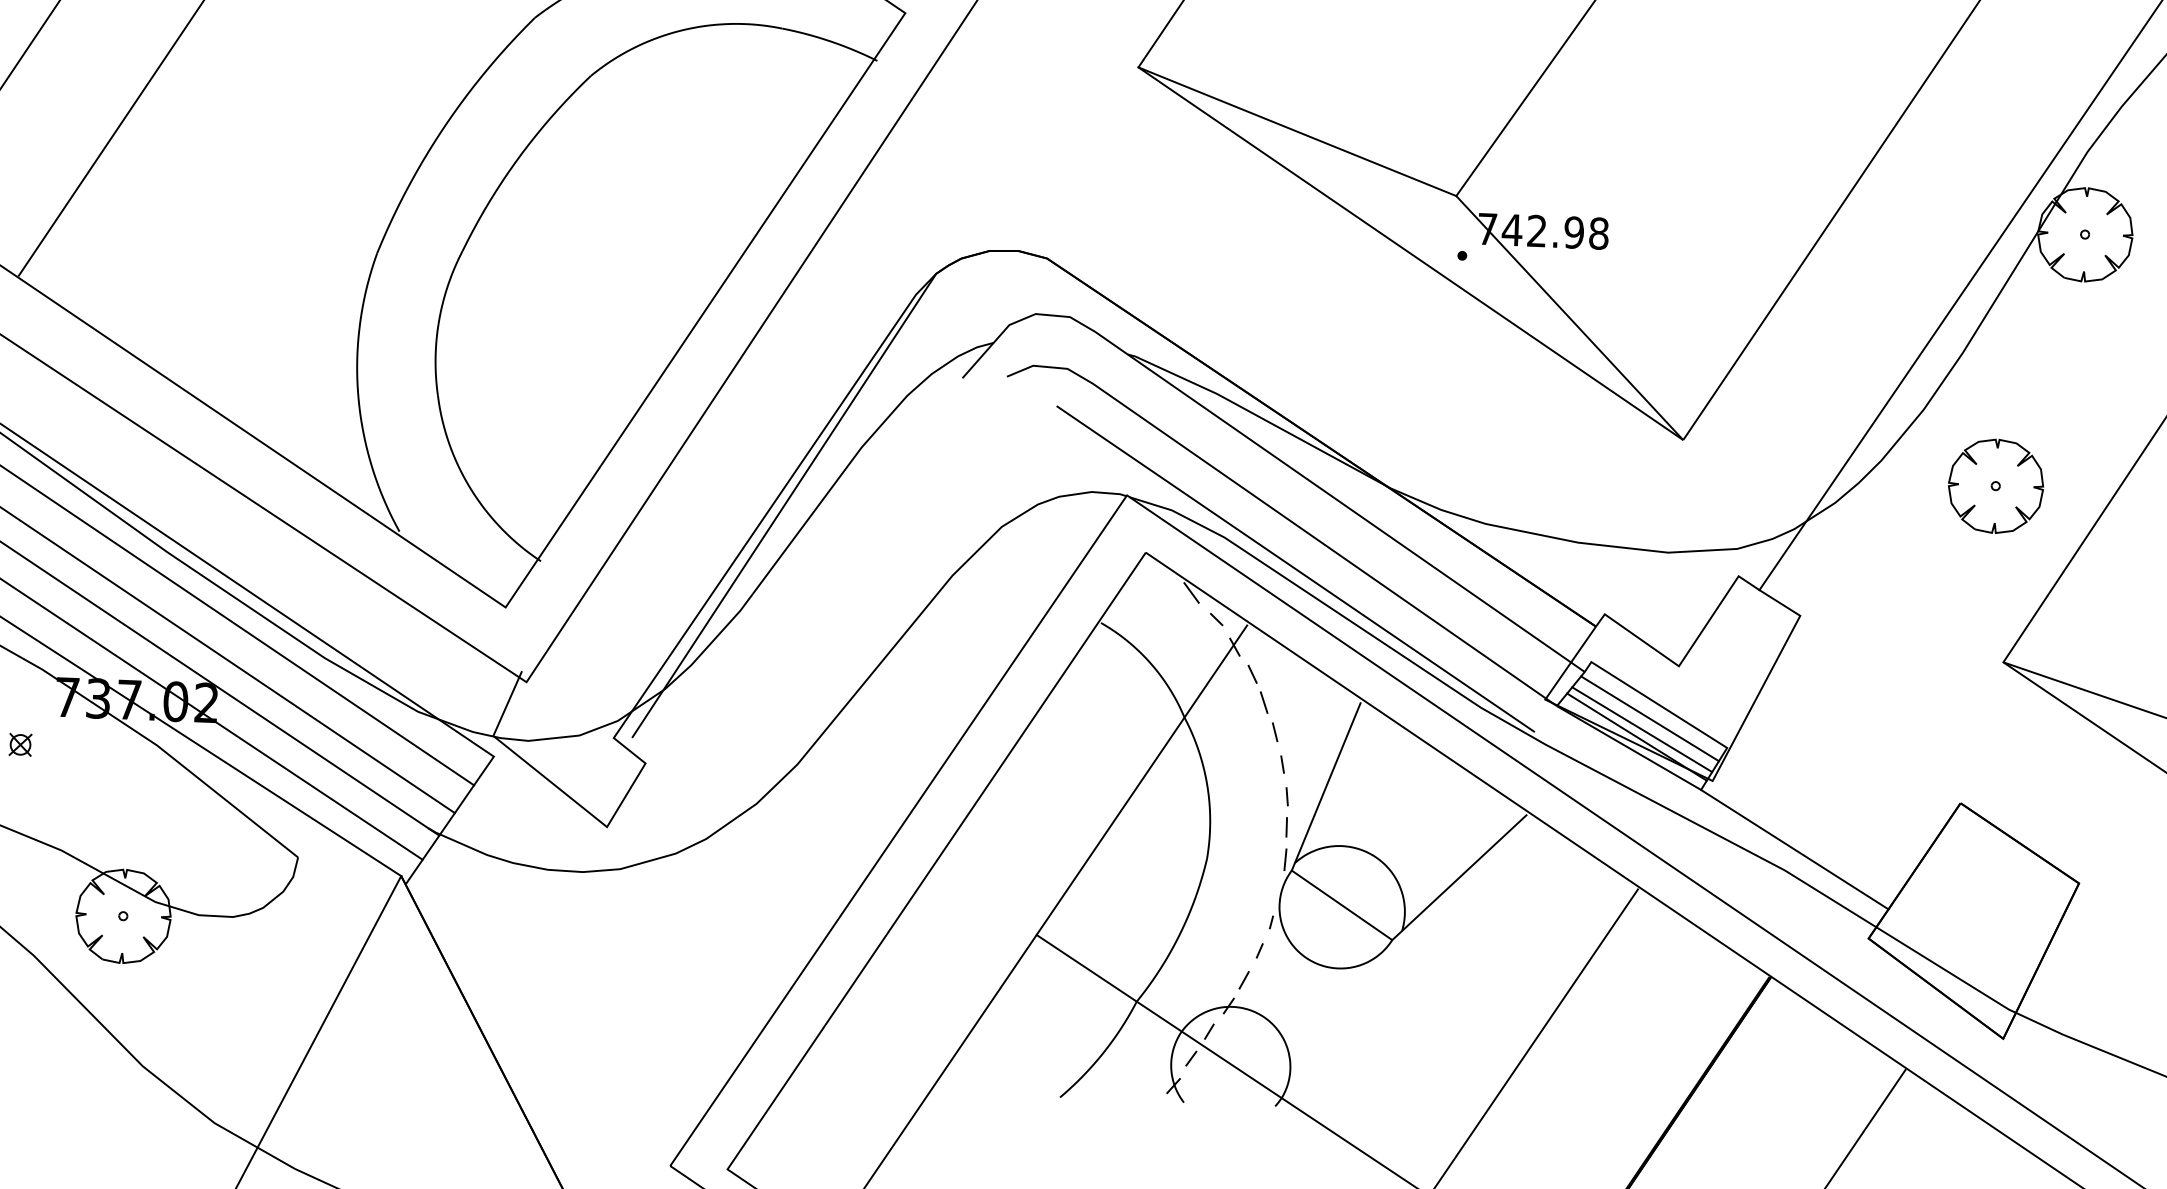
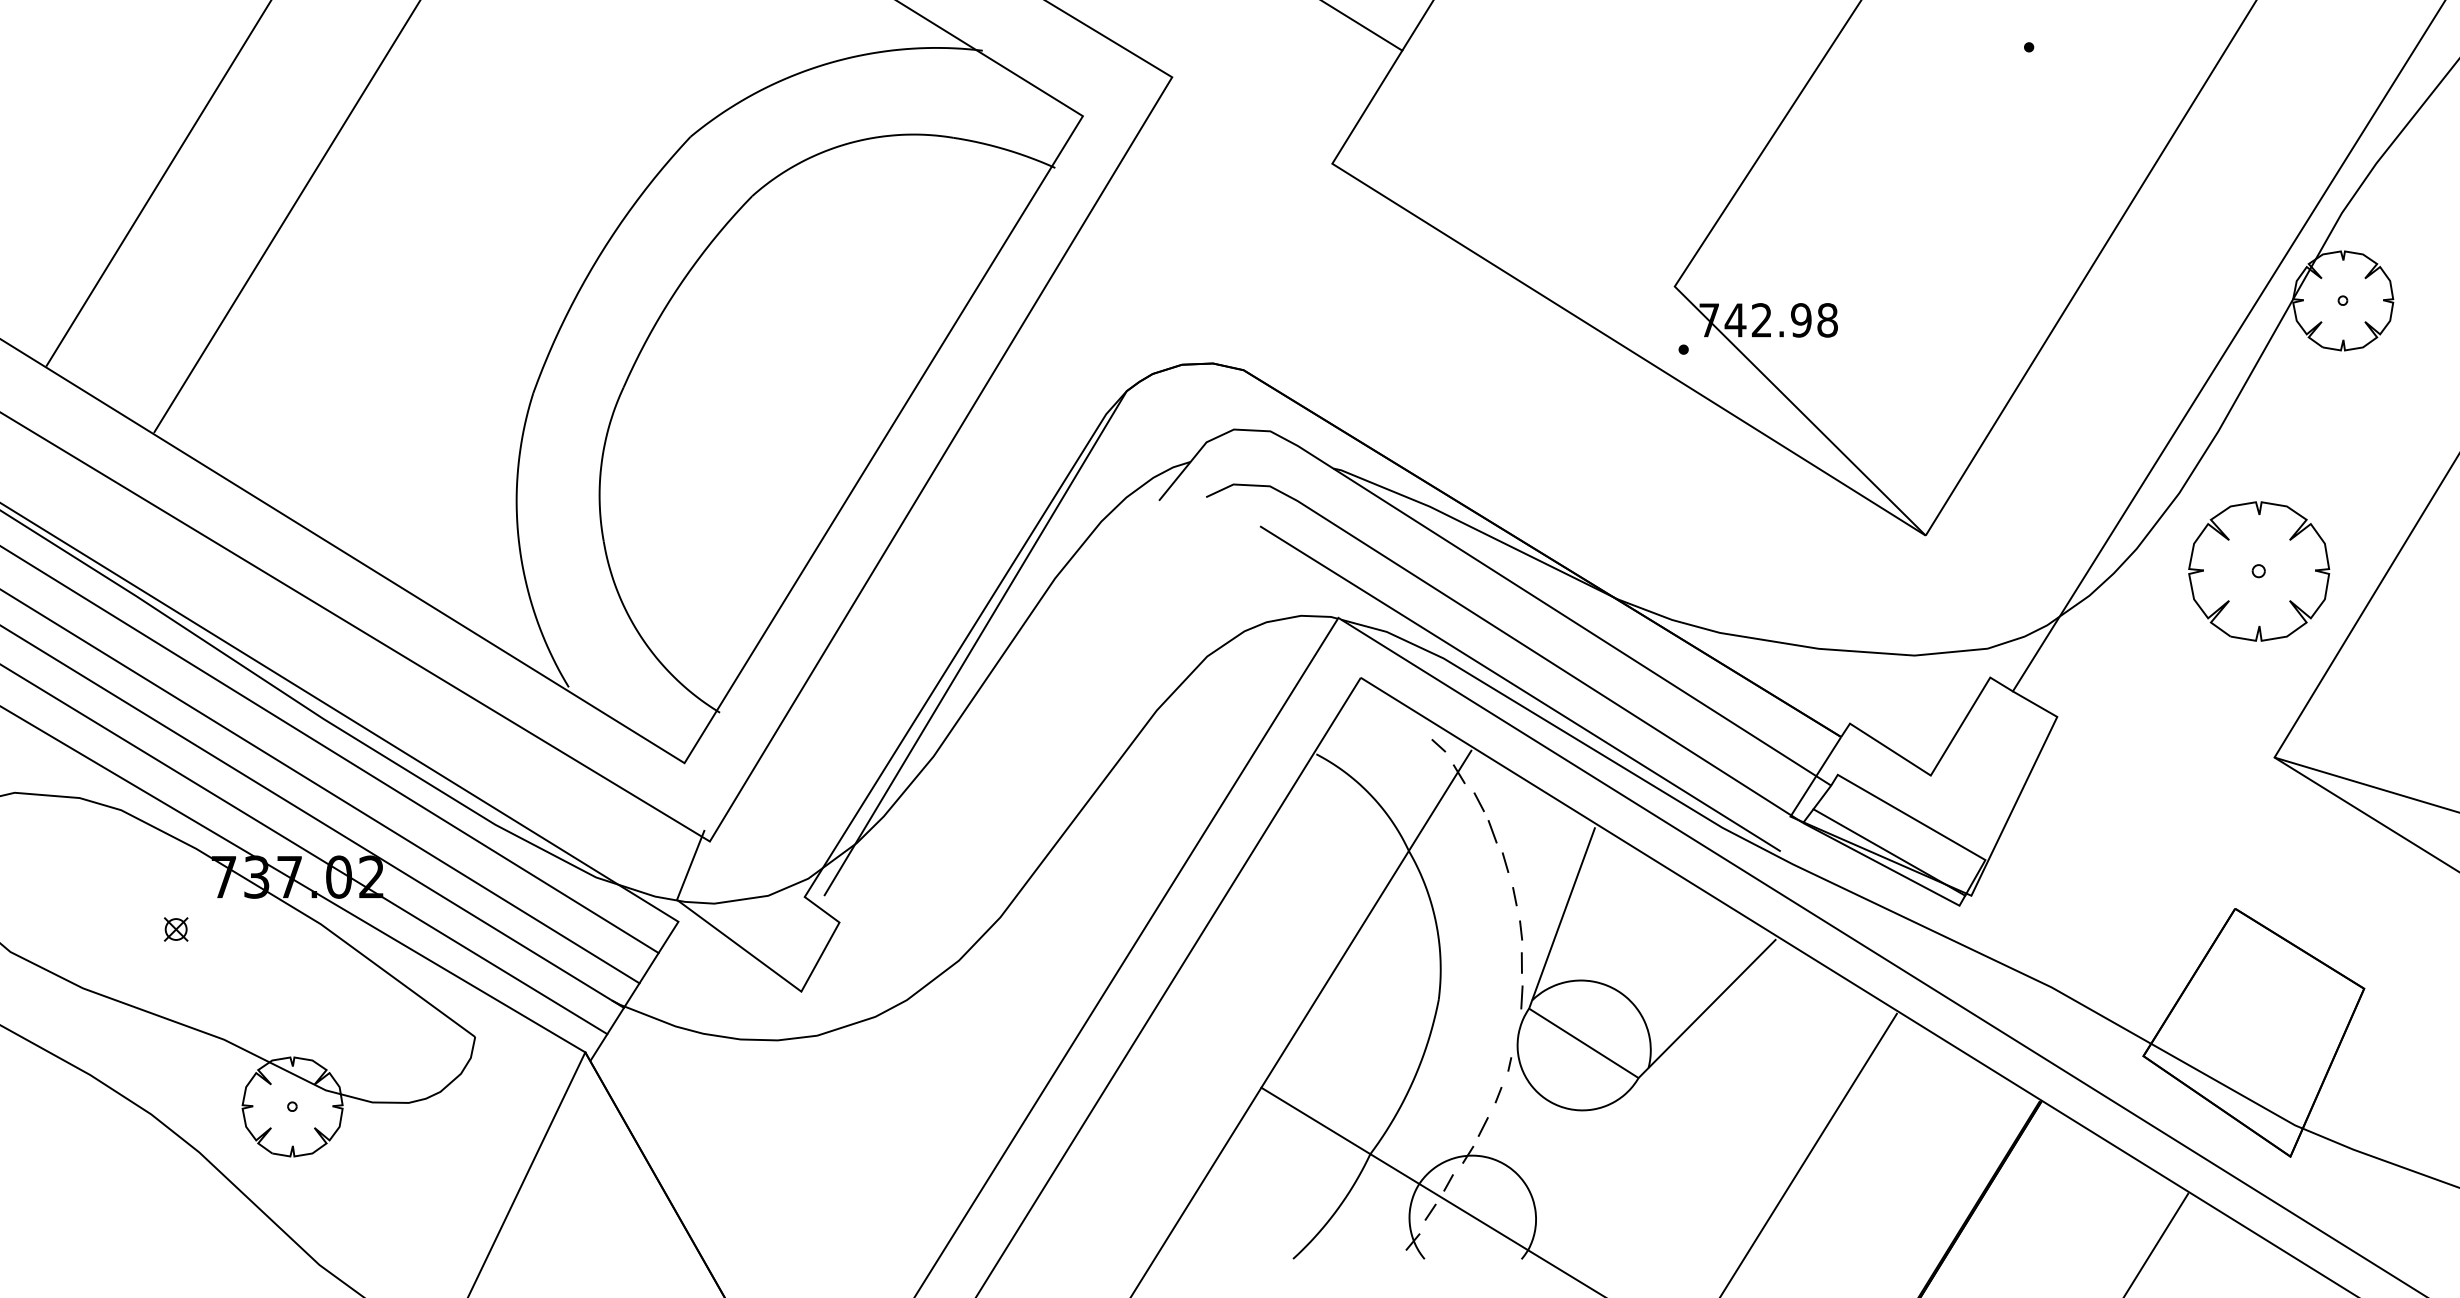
line: (1297, 131) -> (1503, 224), removed
part: (1996, 485) -> (2259, 570), size x1.4
line: (1192, 592) -> (1411, 718), removed
line: (1650, 718) -> (1902, 832), removed
line: (1642, 729) -> (1894, 844), removed
line: (1794, 849) -> (2061, 964), removed

